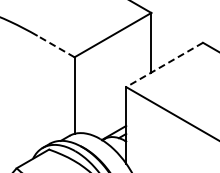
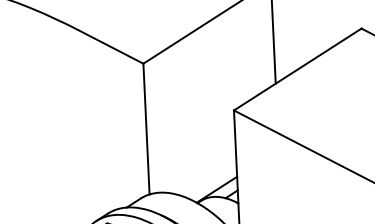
line: (55, 46) -> (109, 46), dashed -> solid
line: (164, 65) -> (297, 70), dashed -> solid

